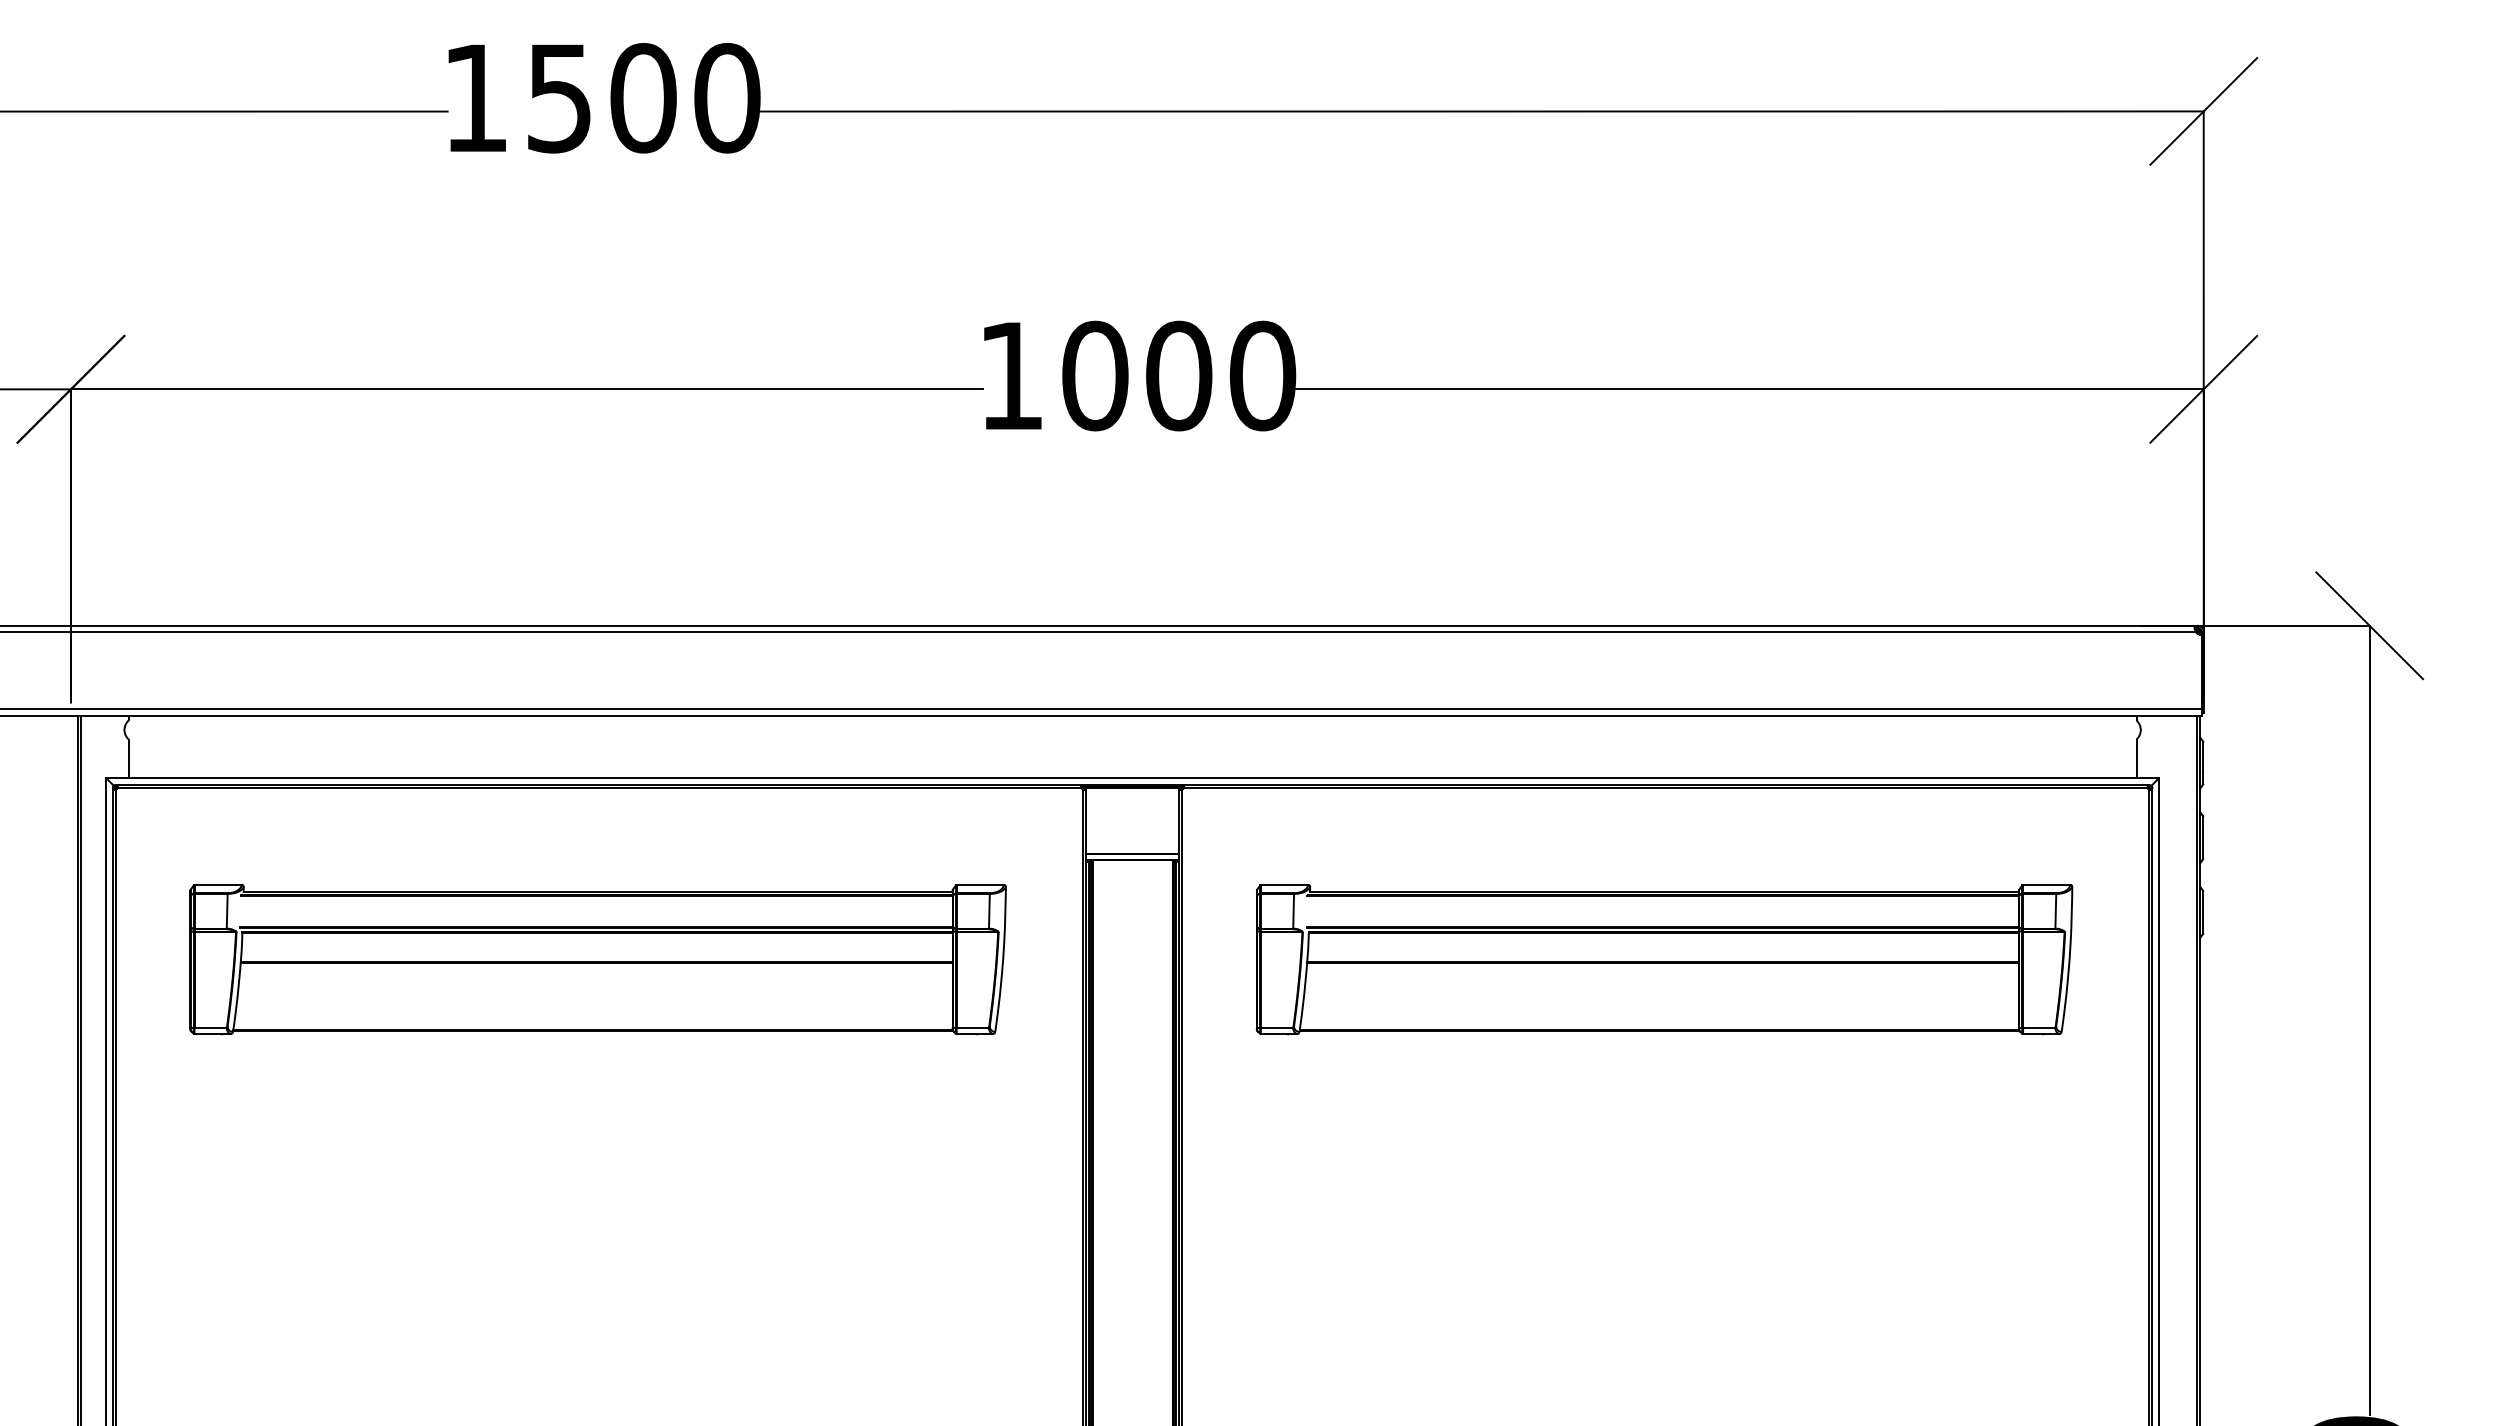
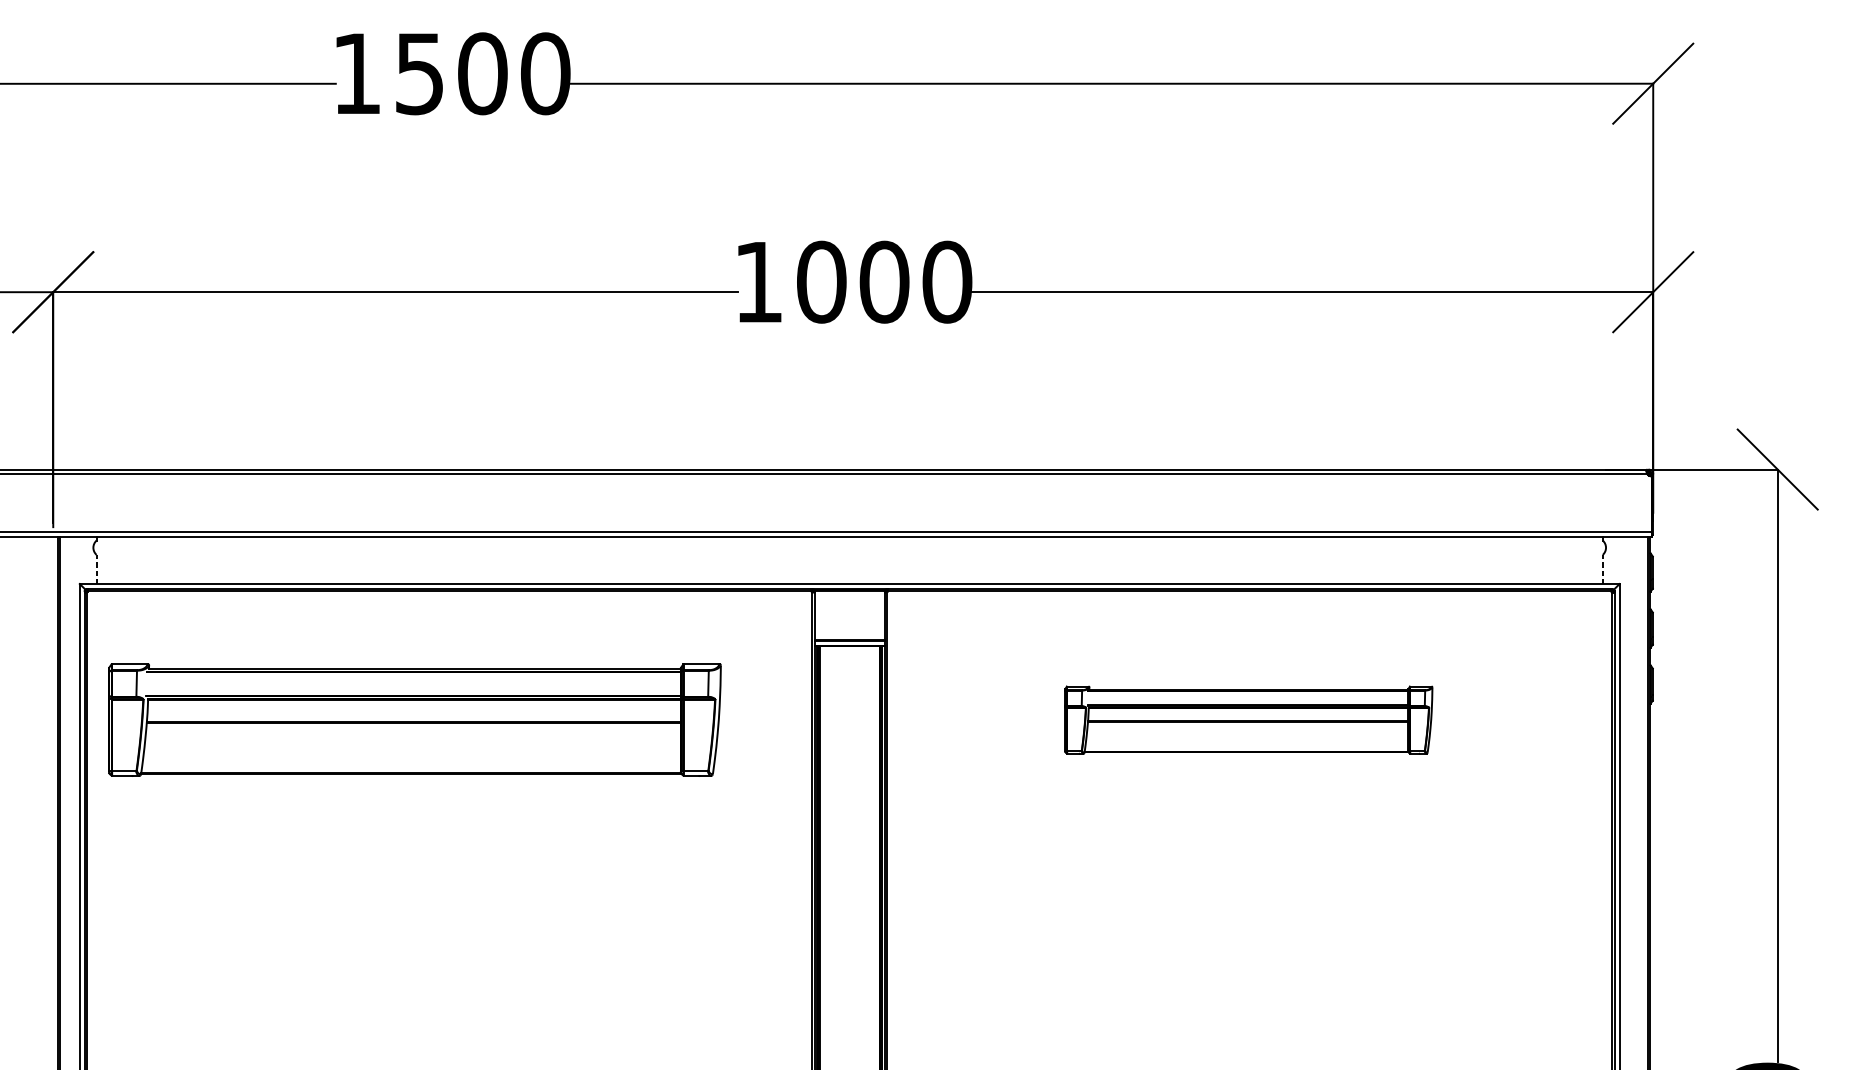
line: (128, 758) -> (96, 569), solid -> dashed
line: (2136, 758) -> (1602, 569), solid -> dashed
part: (597, 959) -> (414, 719), moved
part: (1664, 959) -> (1248, 719), size x0.6

